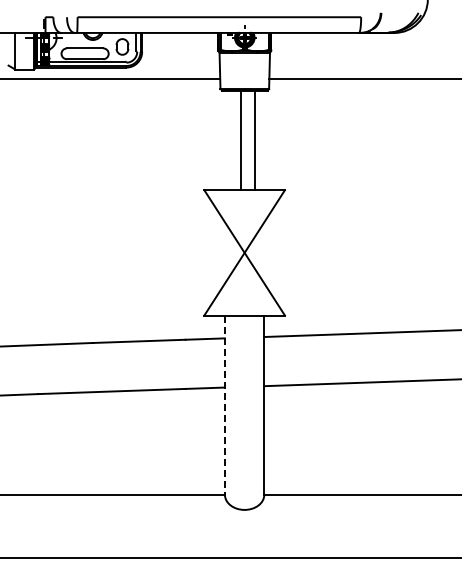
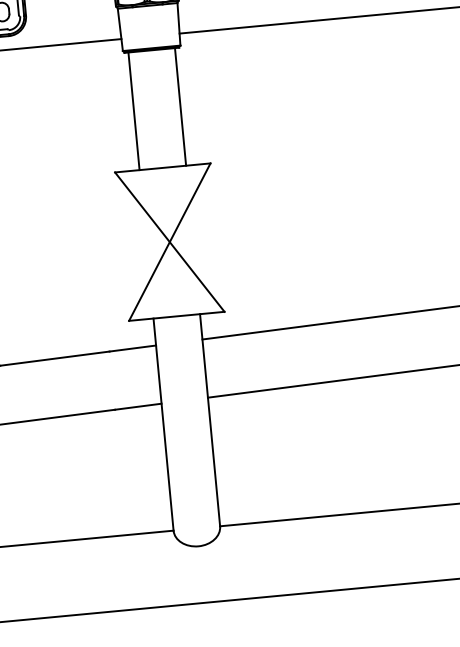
line: (241, 140) -> (180, 106), moved
line: (255, 140) -> (134, 111), moved
line: (224, 405) -> (163, 425), dashed -> solid

